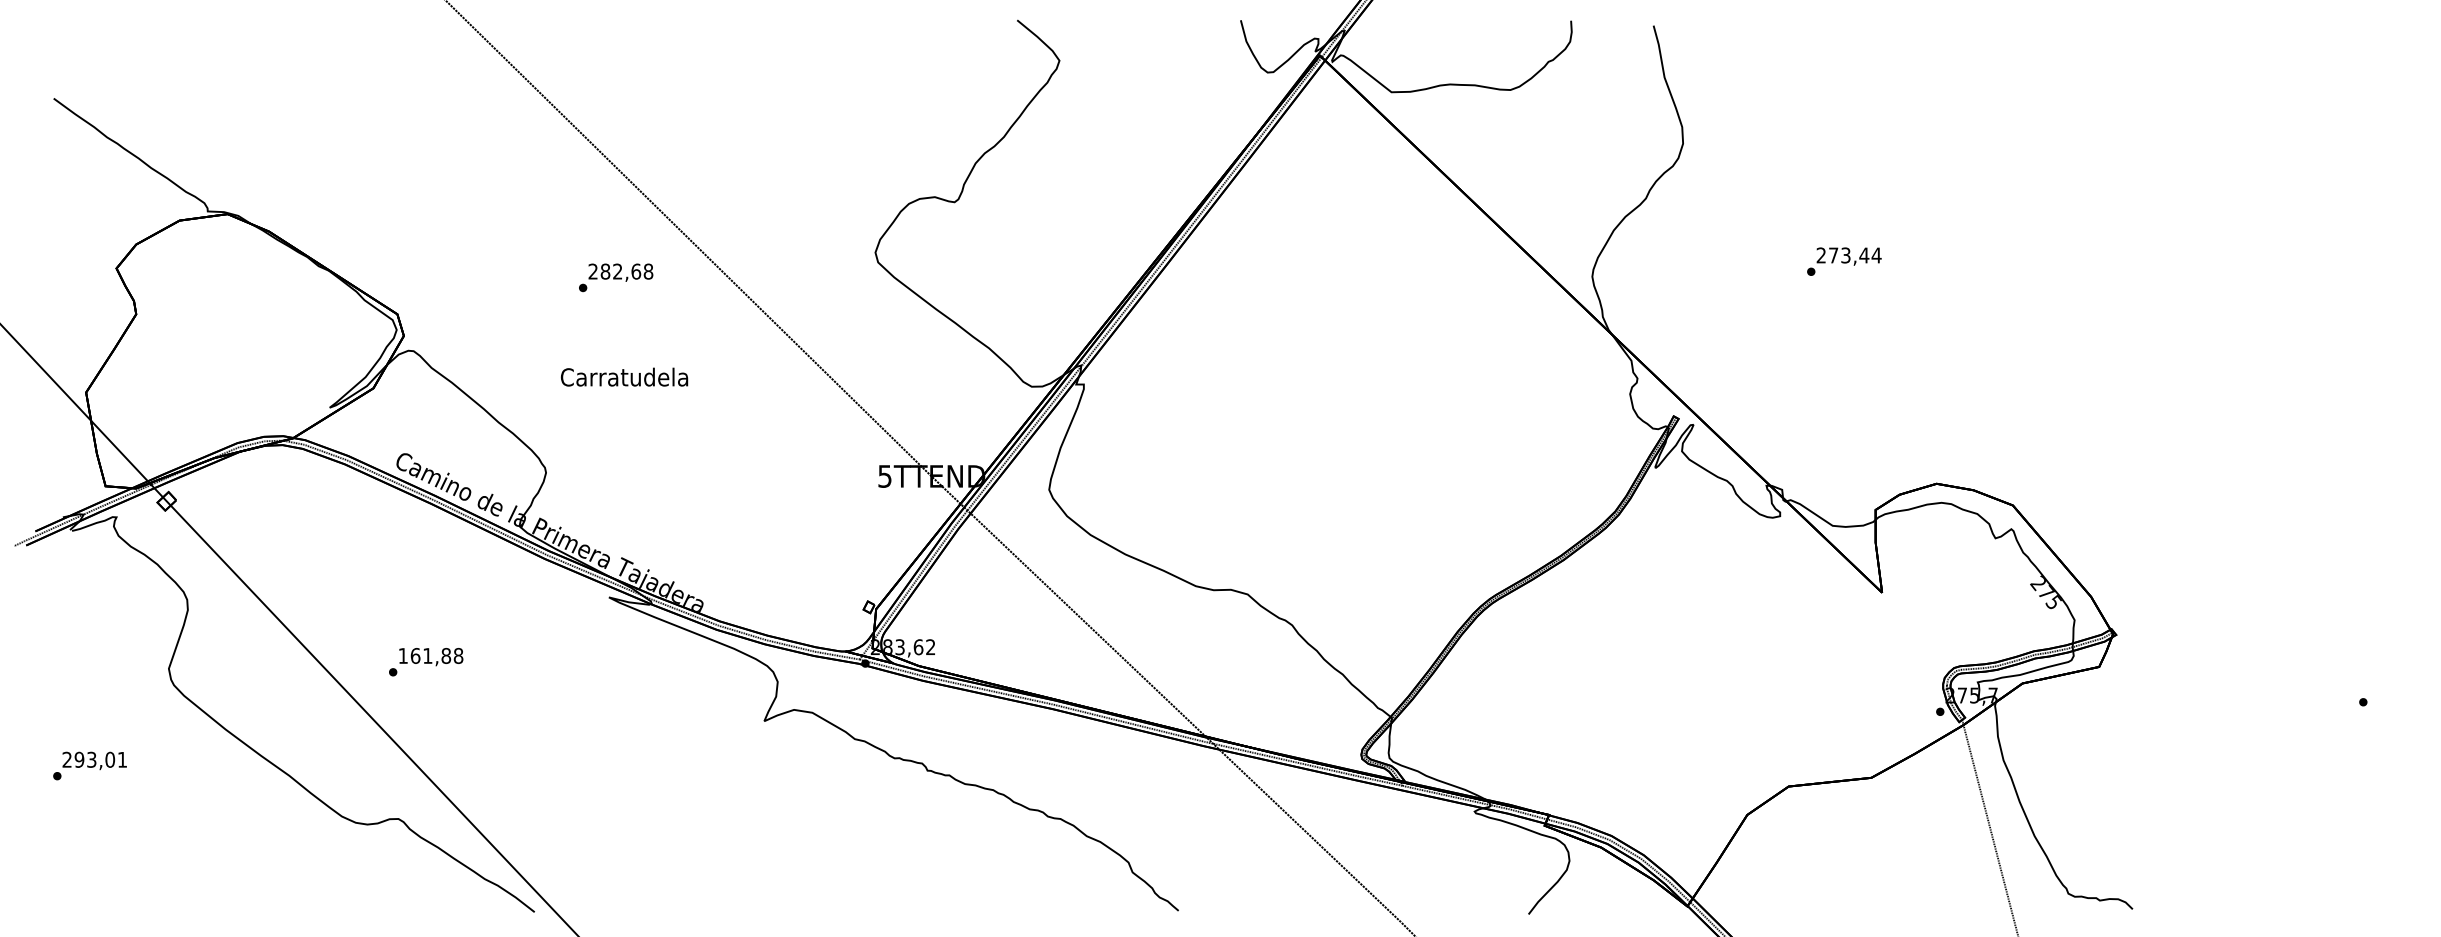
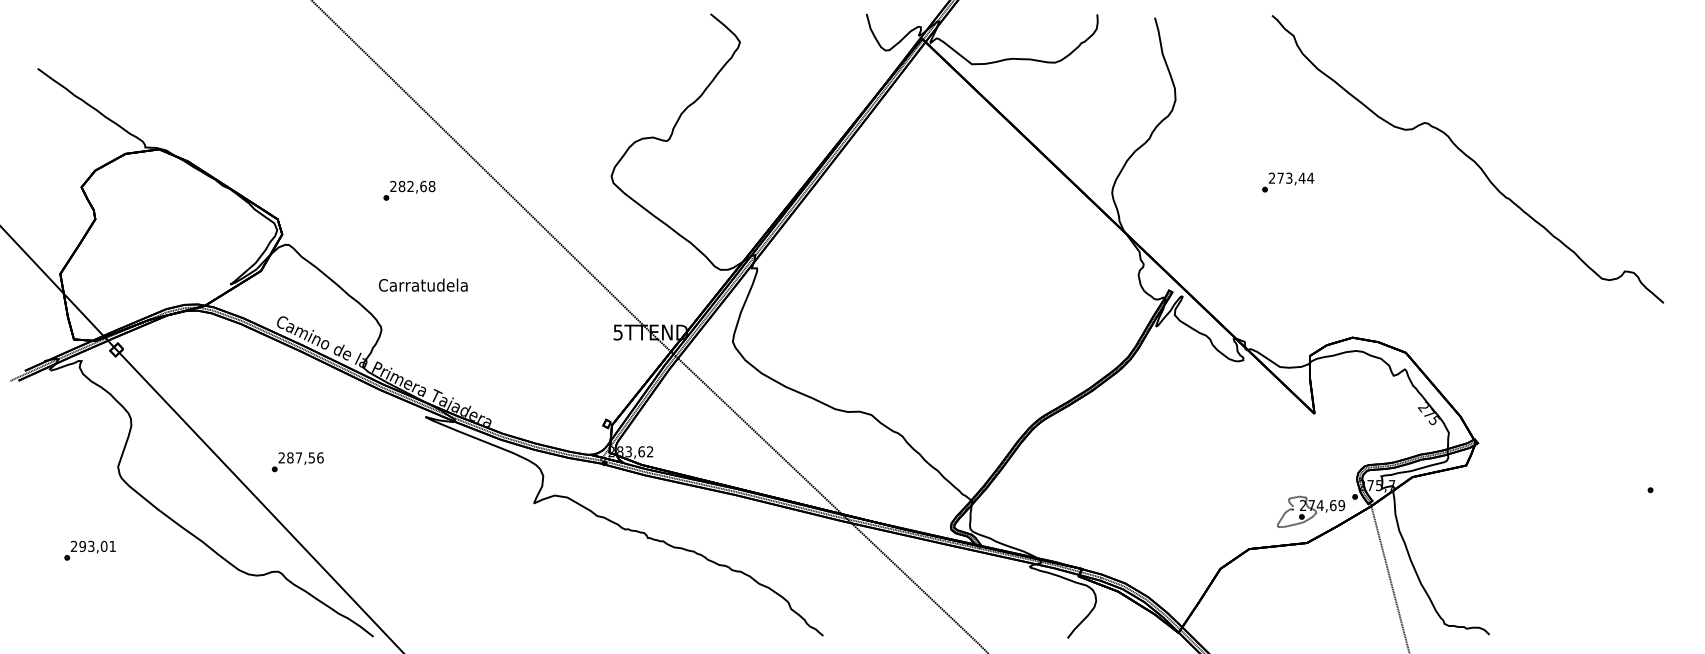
curve: (2102, 227) -> (1468, 158), added
text: (616, 277) -> (409, 190), moved
text: (623, 376) -> (422, 284), moved
text: (430, 655) -> (300, 457), 161,88 -> 287,56
part: (1876, 732) -> (1310, 511), added
text: (89, 765) -> (89, 550), moved

